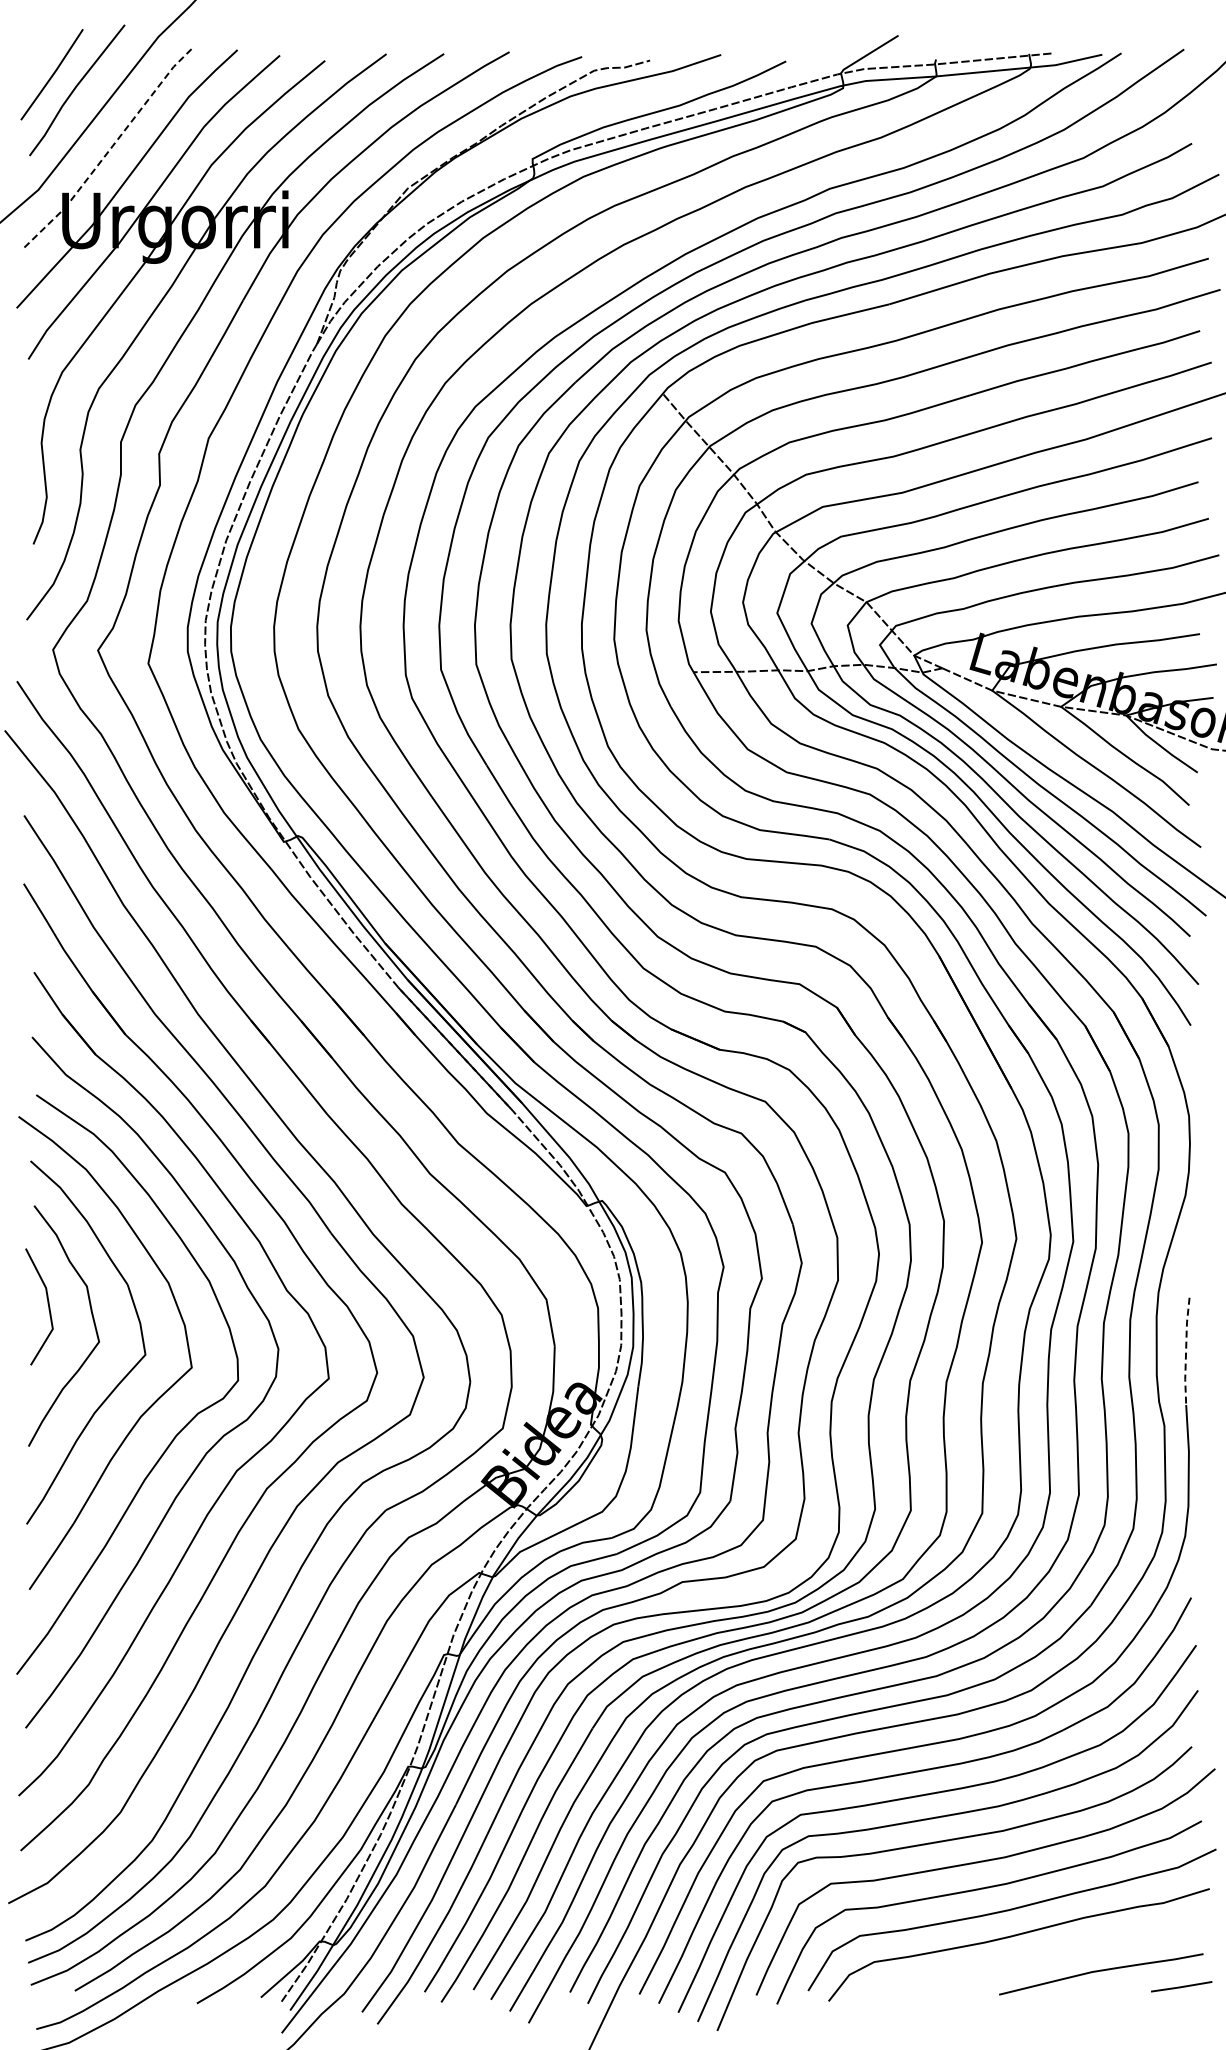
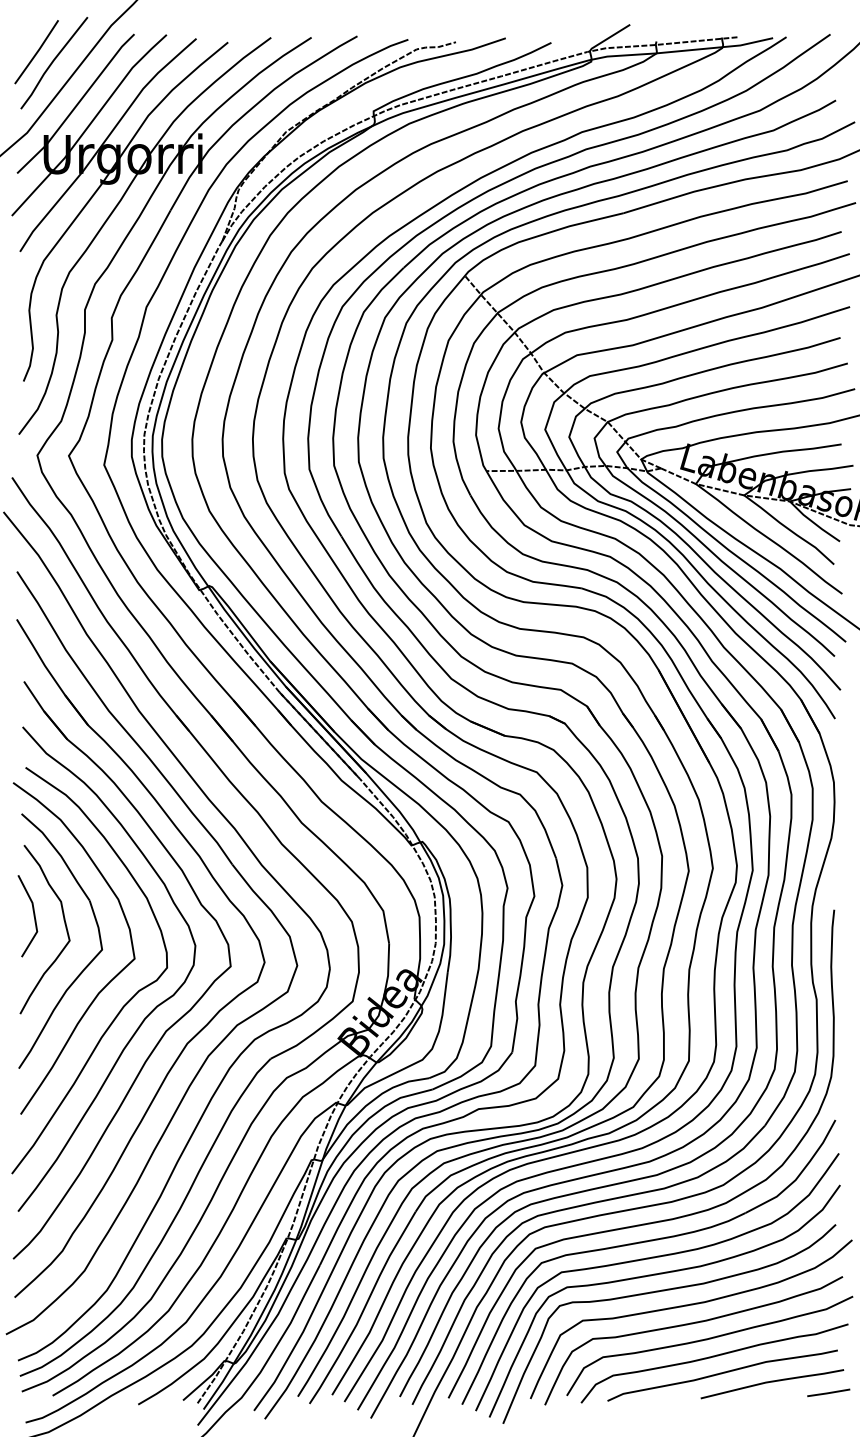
line: (109, 150) -> (76, 105), dashed -> solid
line: (1186, 1351) -> (832, 947), dashed -> solid
curve: (1030, 1959) -> (722, 1373), added

